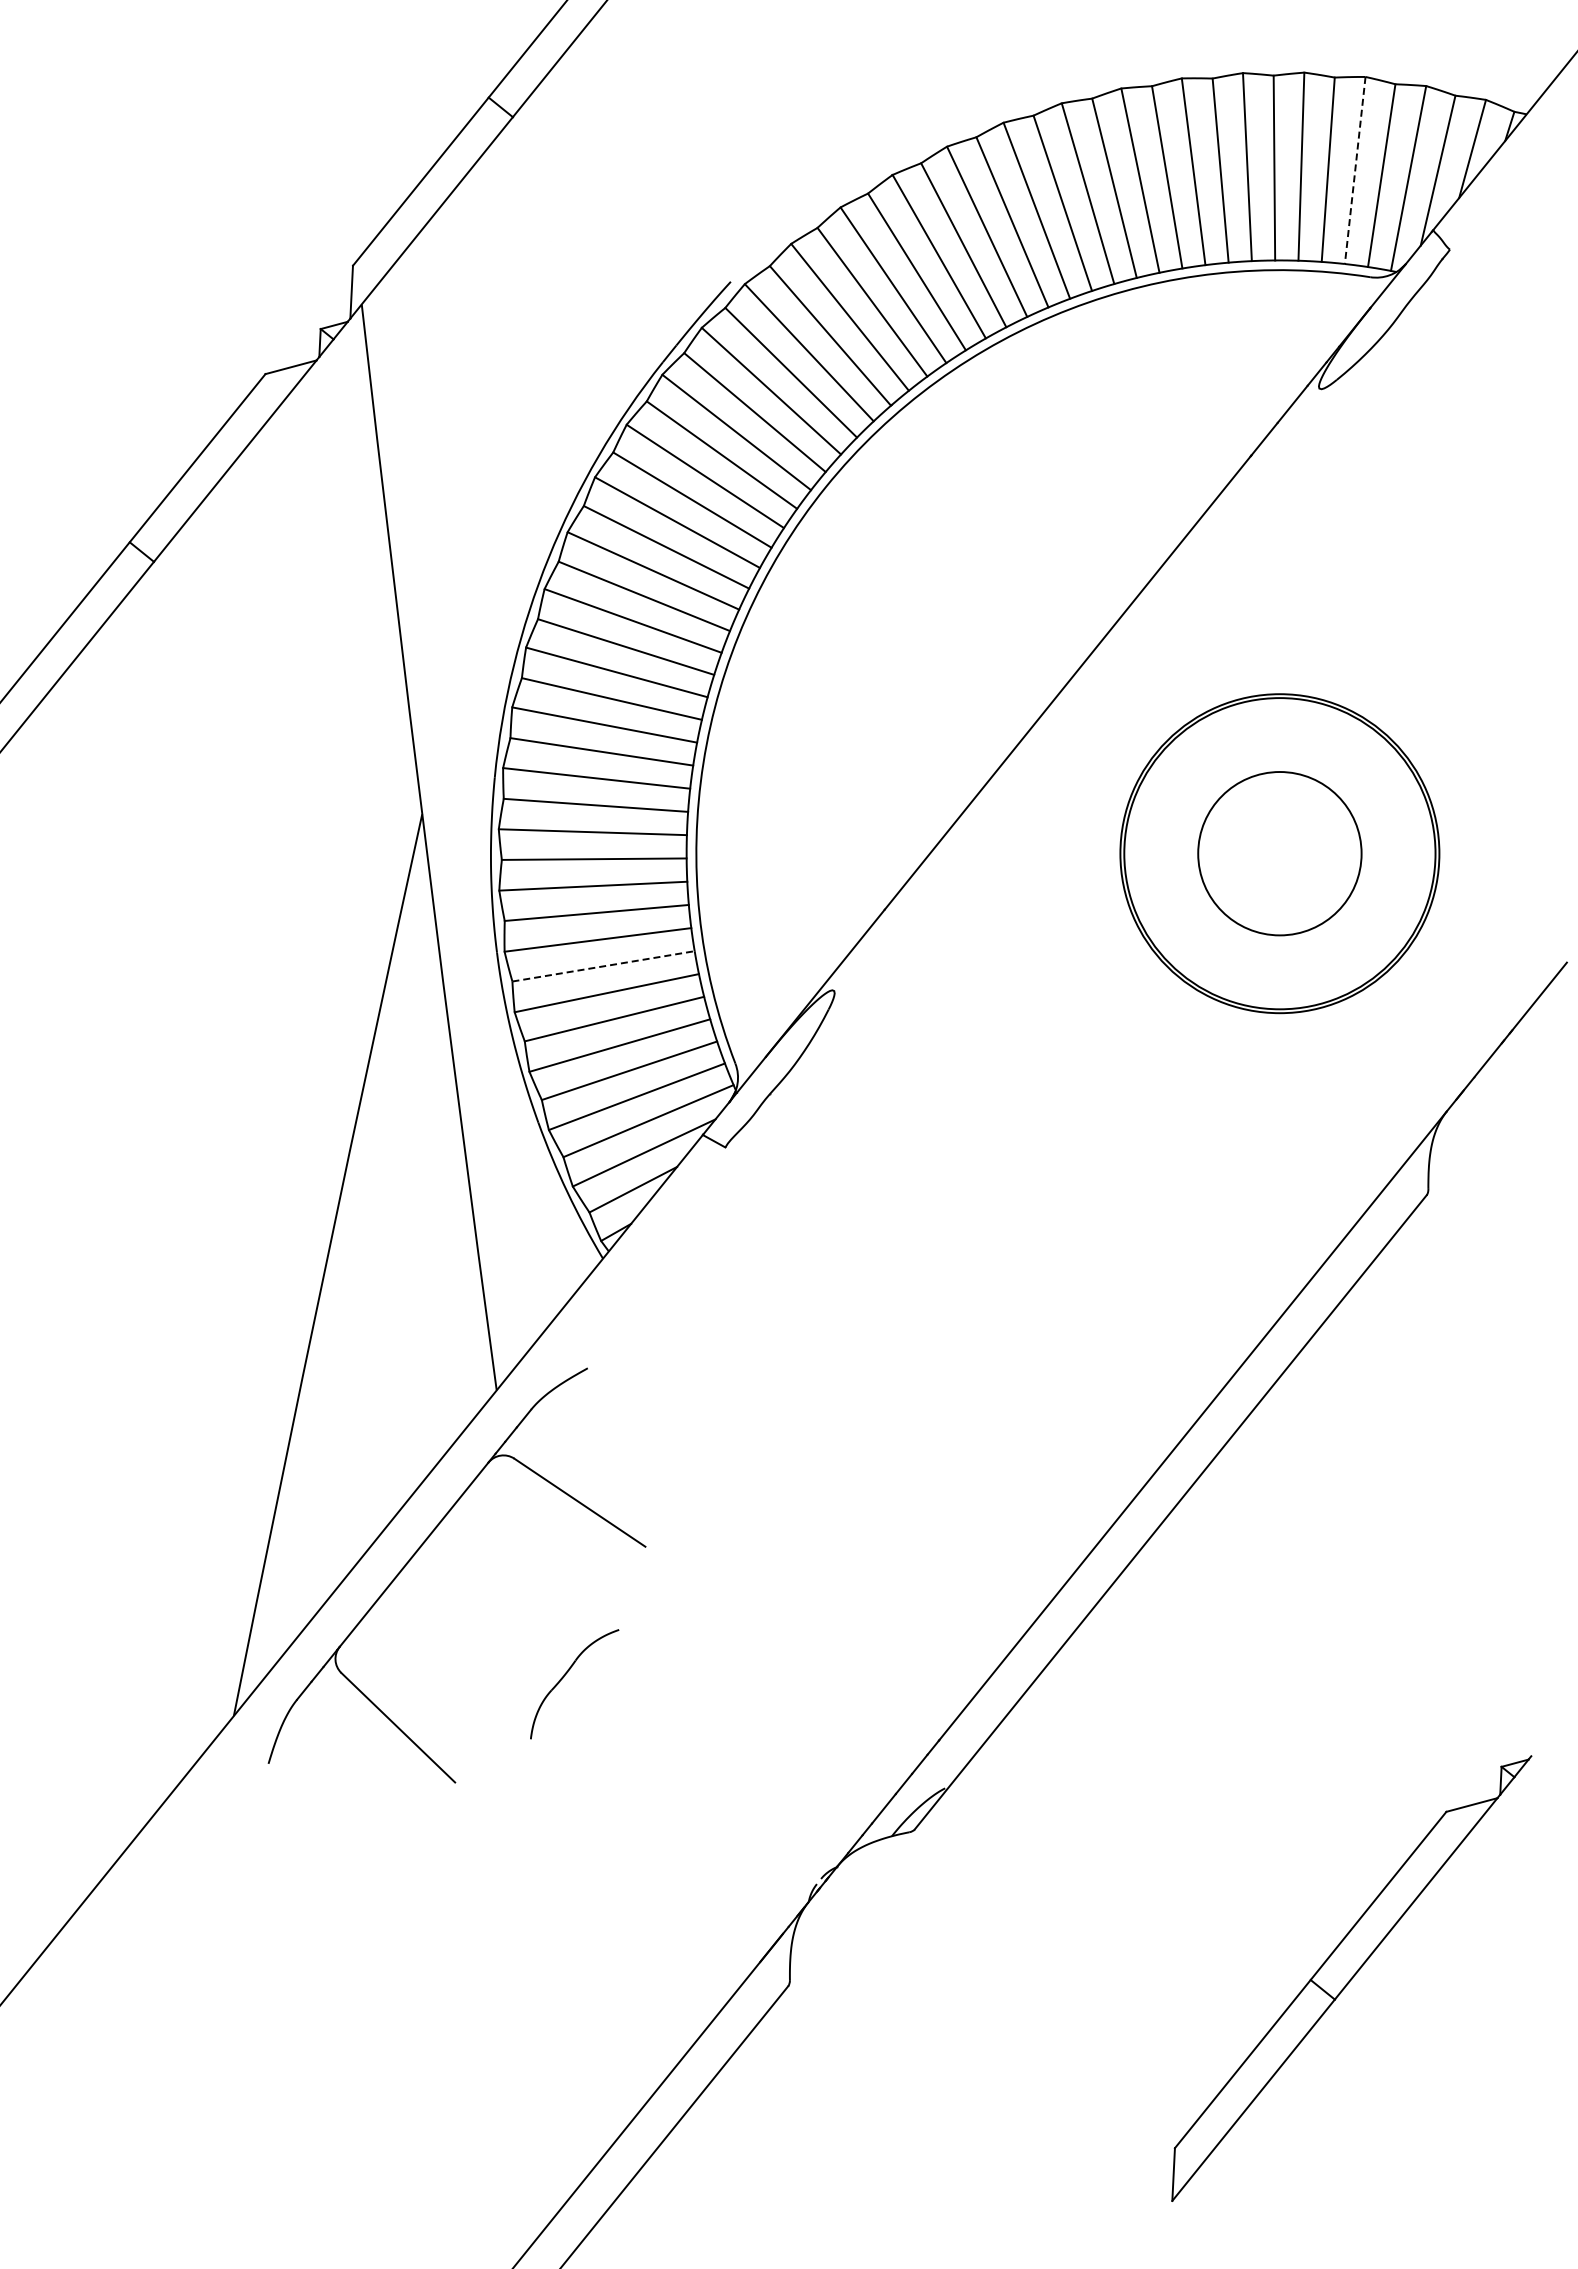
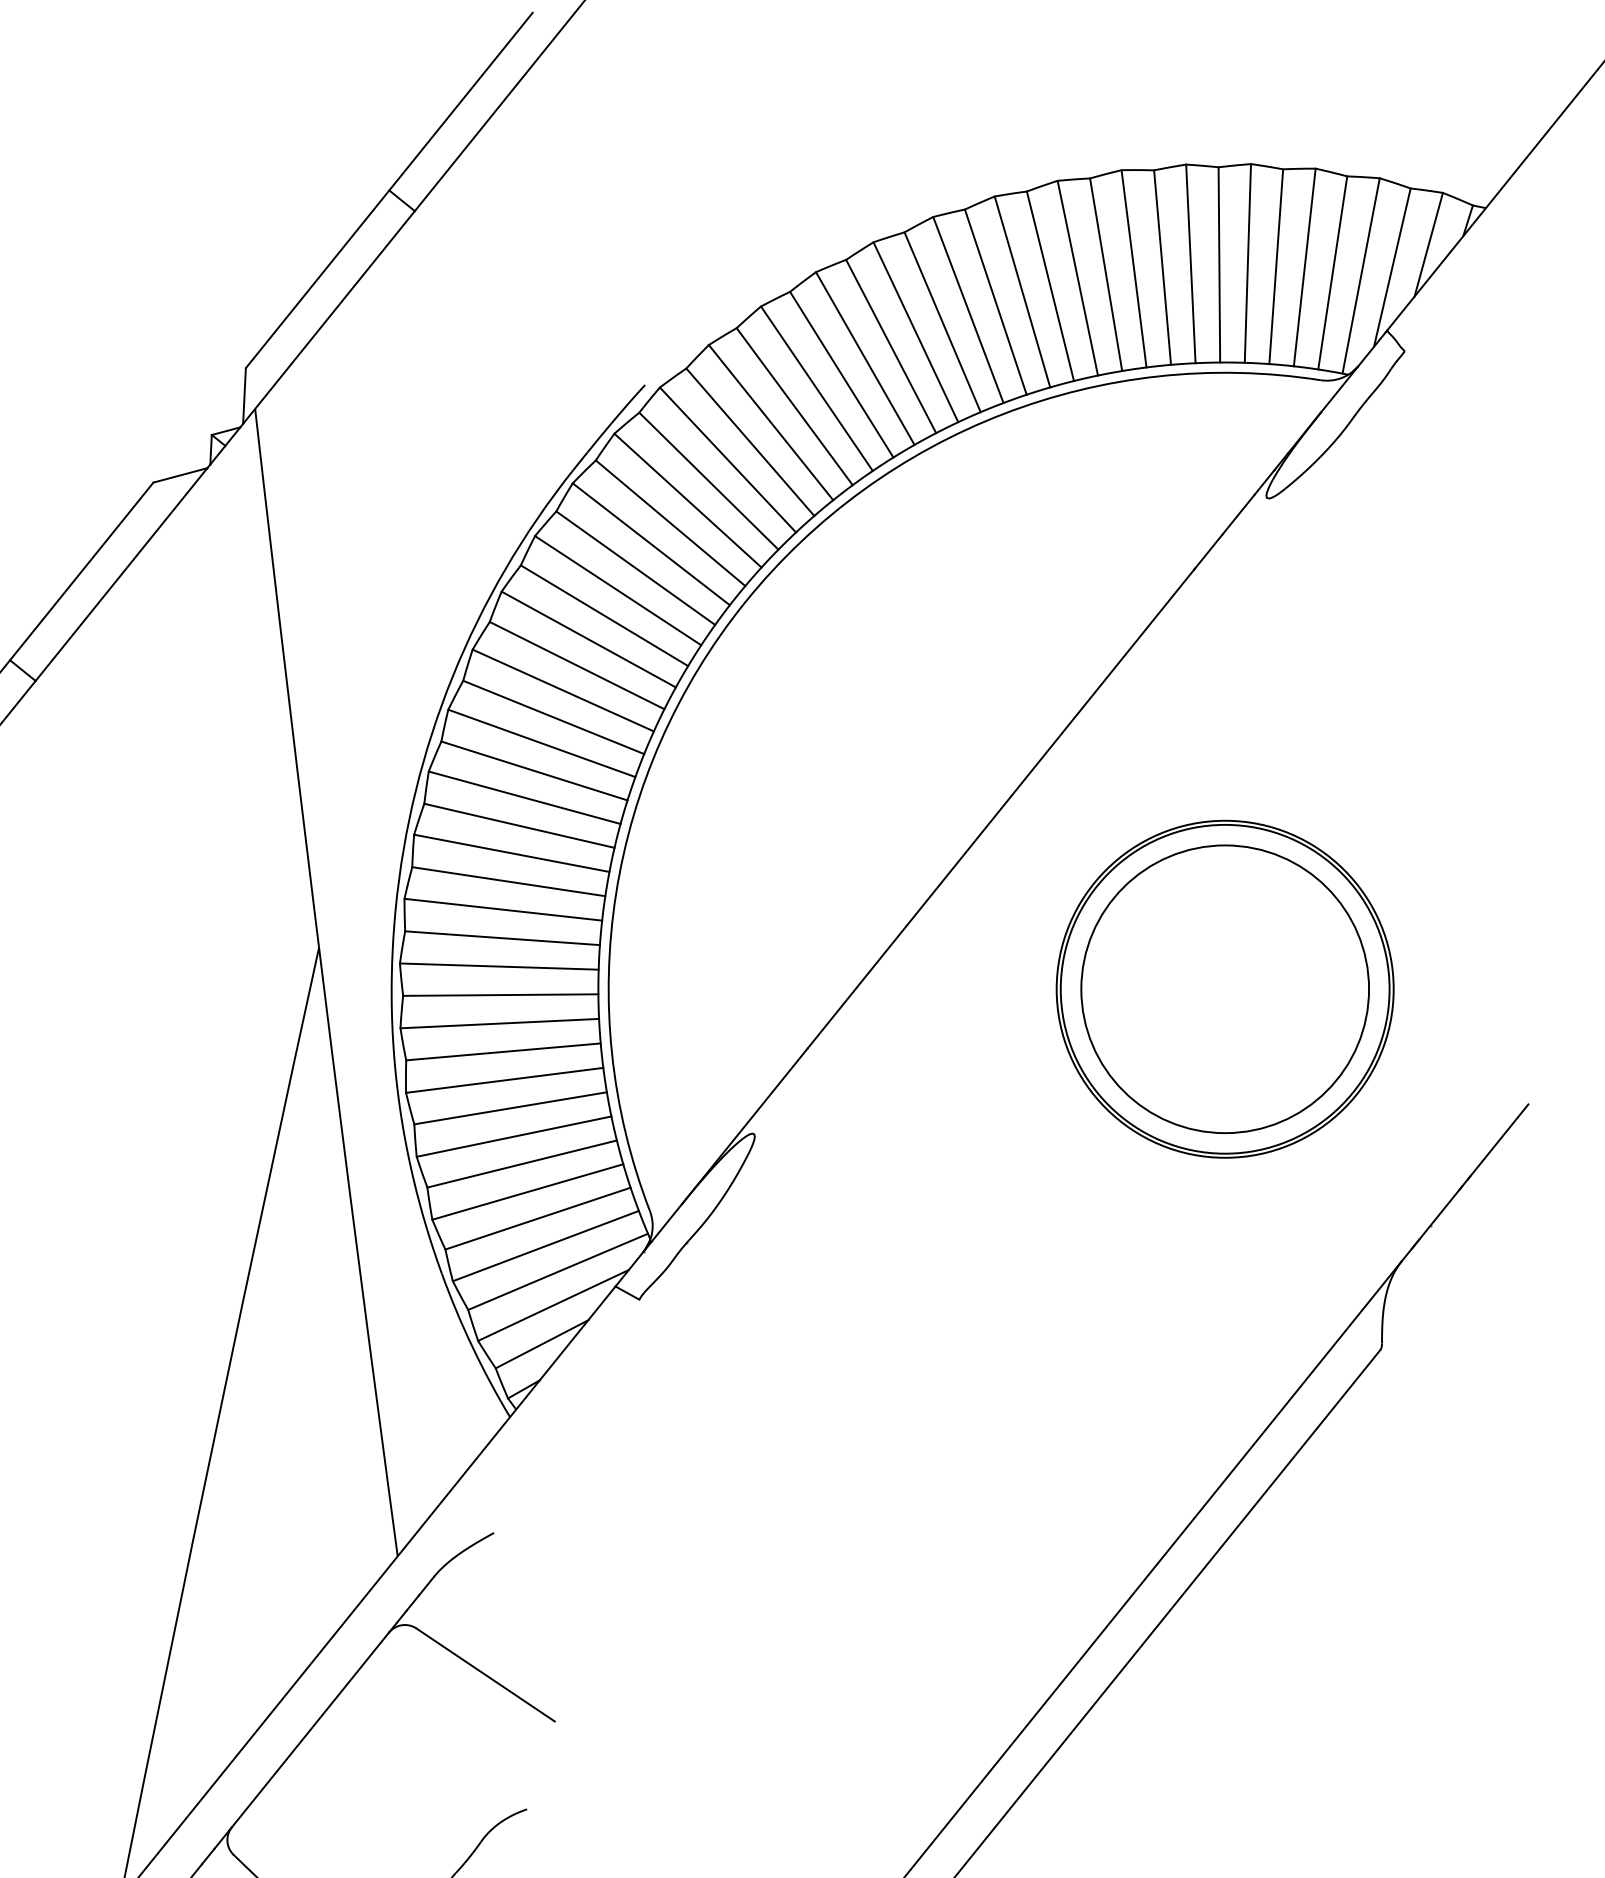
line: (1355, 171) -> (1305, 268), dashed -> solid
circle: (1279, 853) -> (1224, 989), size x1.67
line: (604, 966) -> (511, 1108), dashed -> solid

